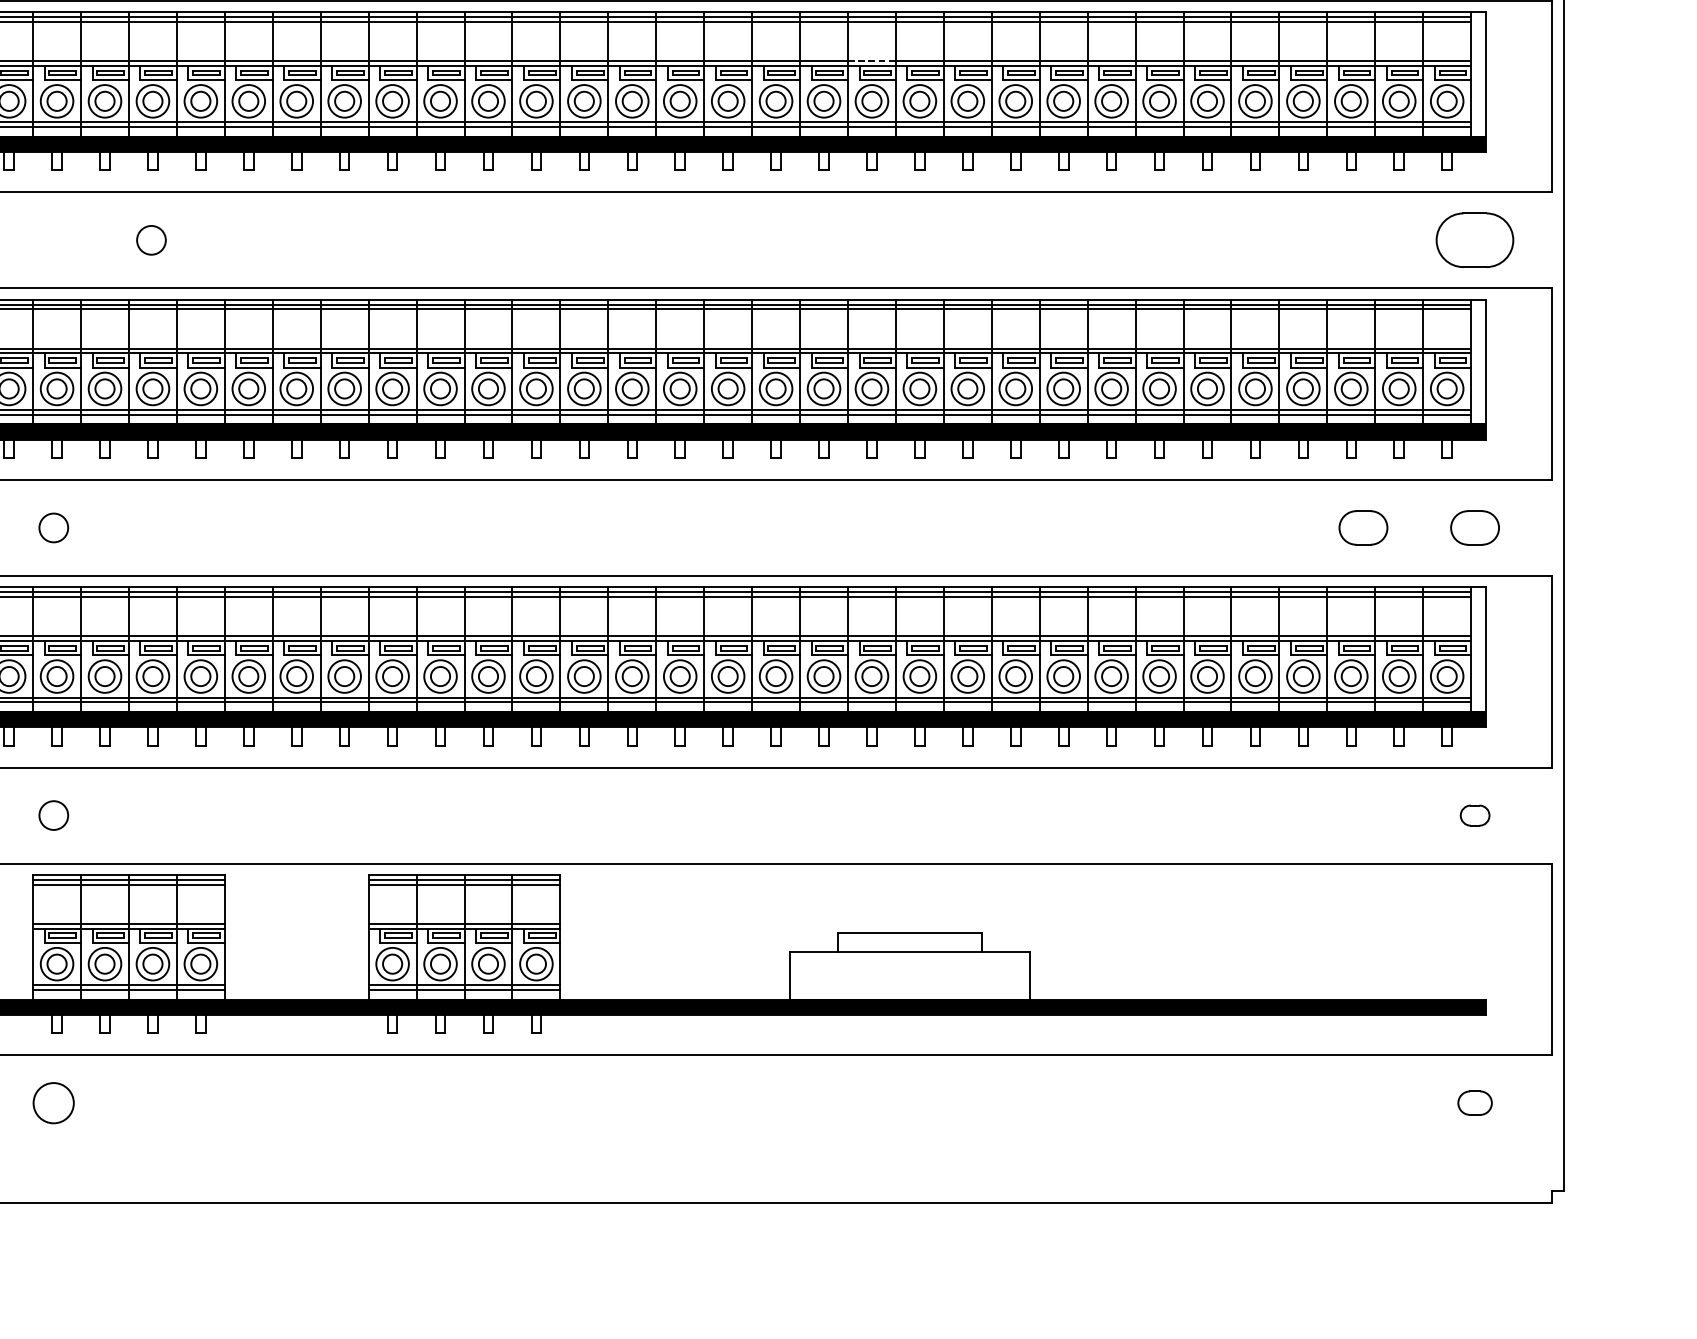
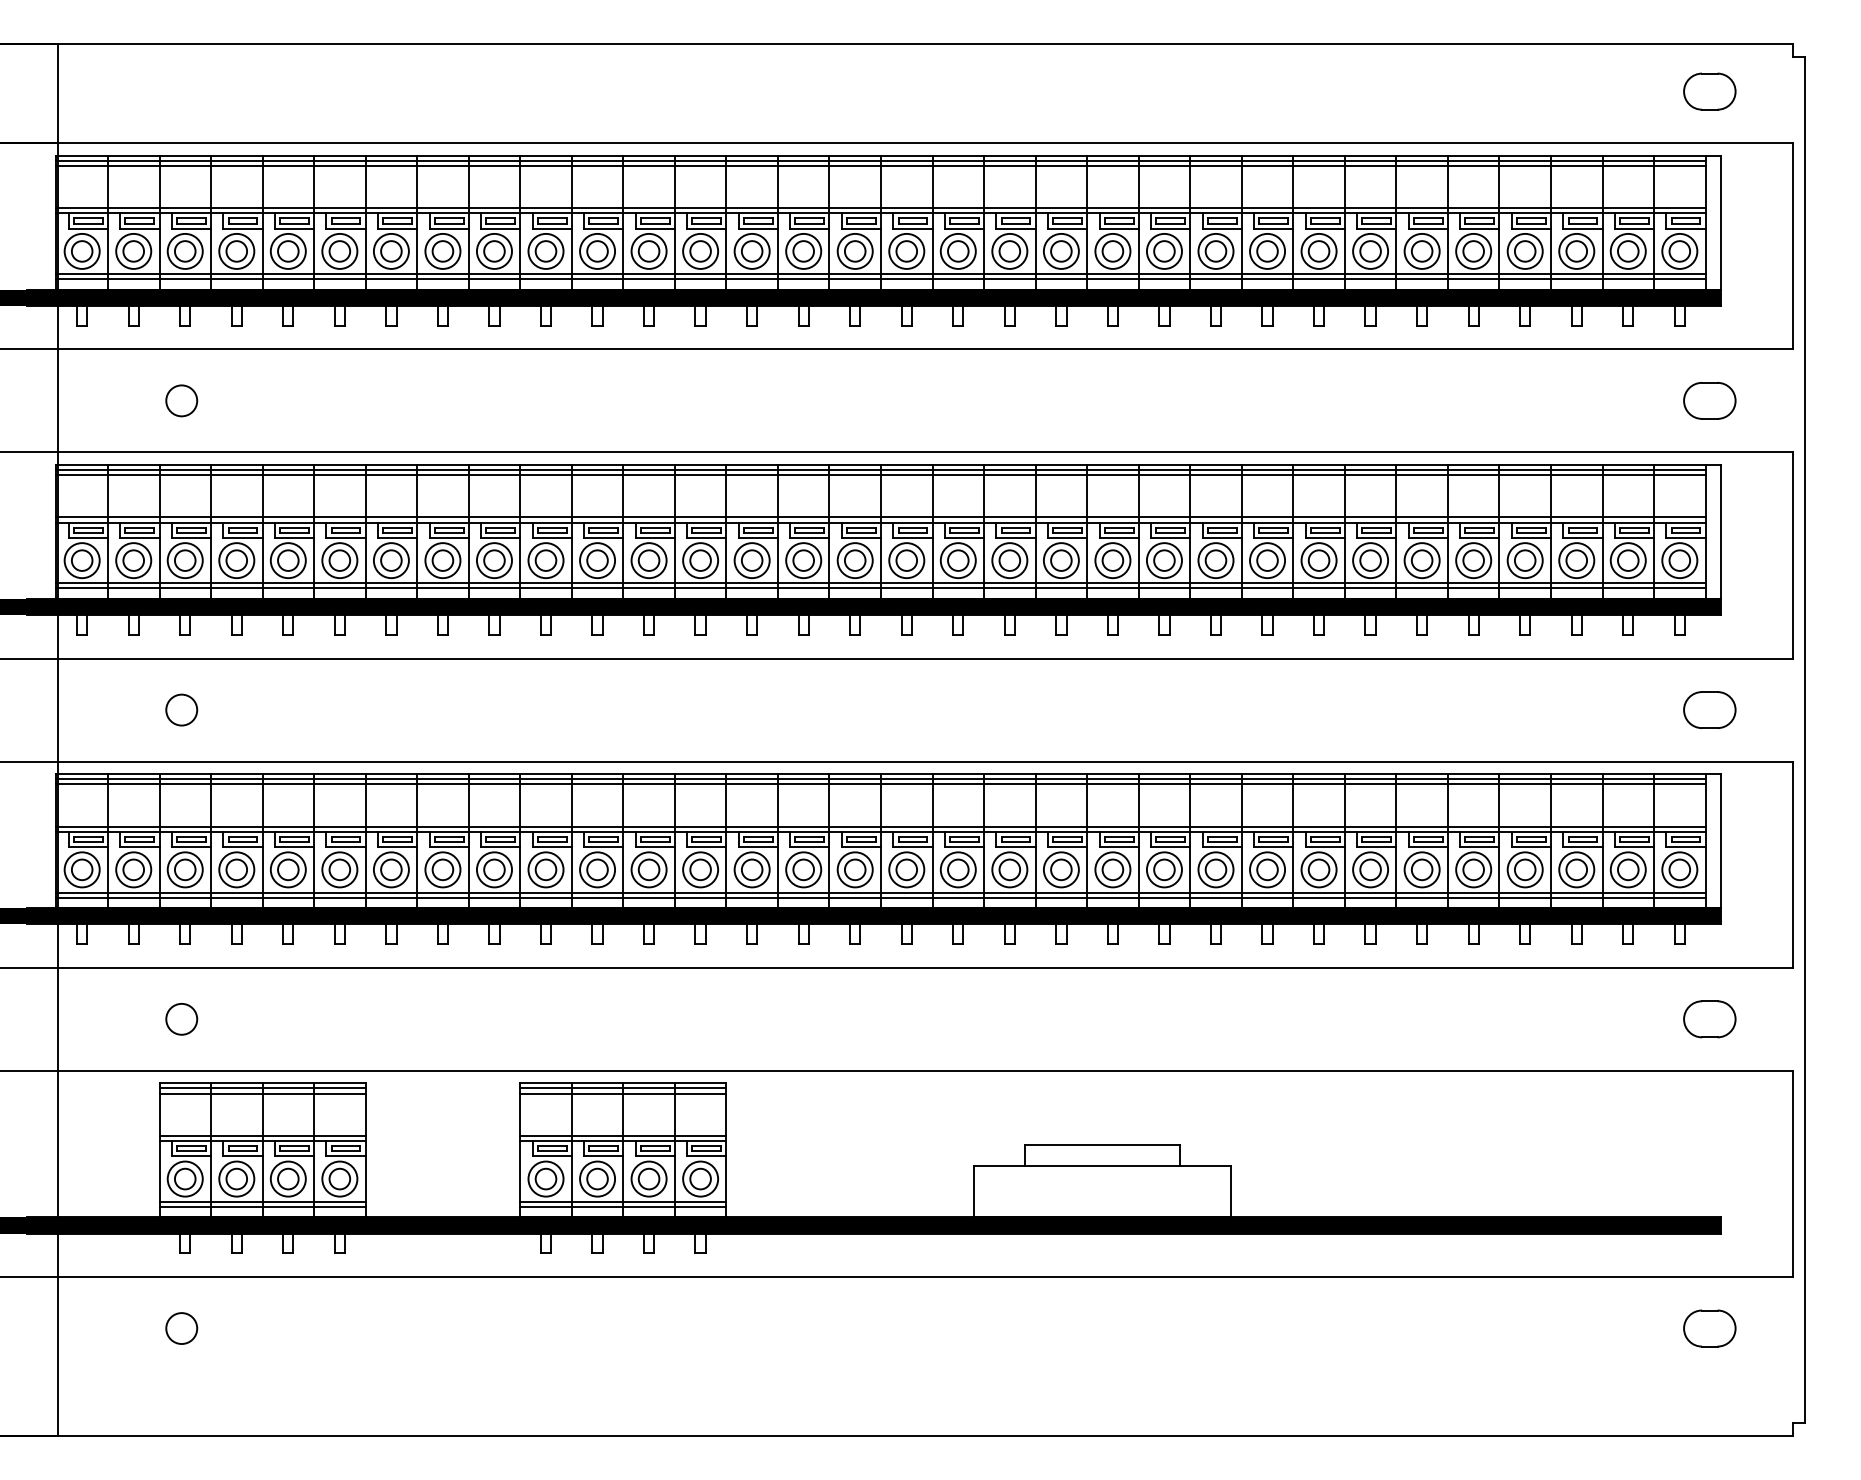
line: (872, 61) -> (1061, 208), dashed -> solid
circle: (151, 240) -> (181, 400), moved
part: (1474, 240) -> (1709, 400), size x0.62
part: (1363, 527) -> (1589, 709), removed
part: (1474, 815) -> (1709, 1019), size x1.67
circle: (53, 1103) -> (181, 1328), size x0.71
part: (1474, 1103) -> (1709, 1328), size x1.43

